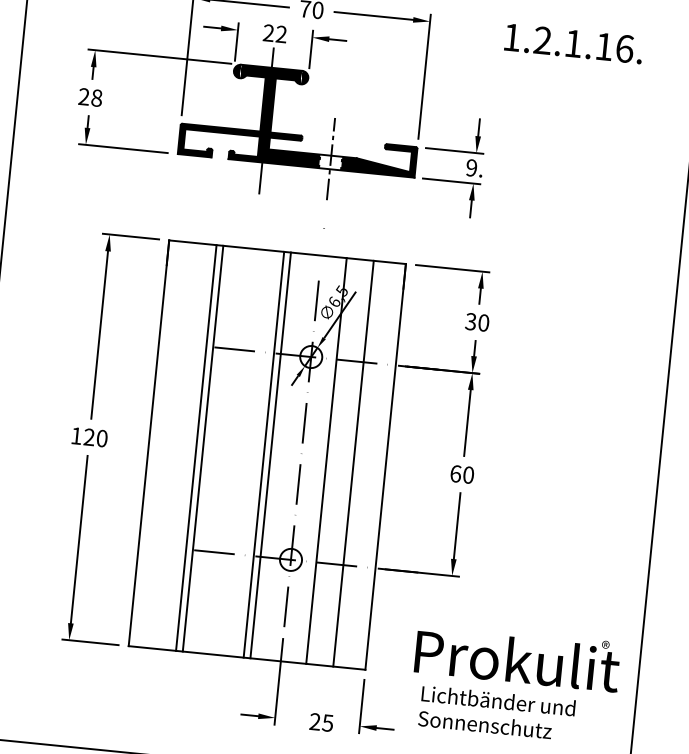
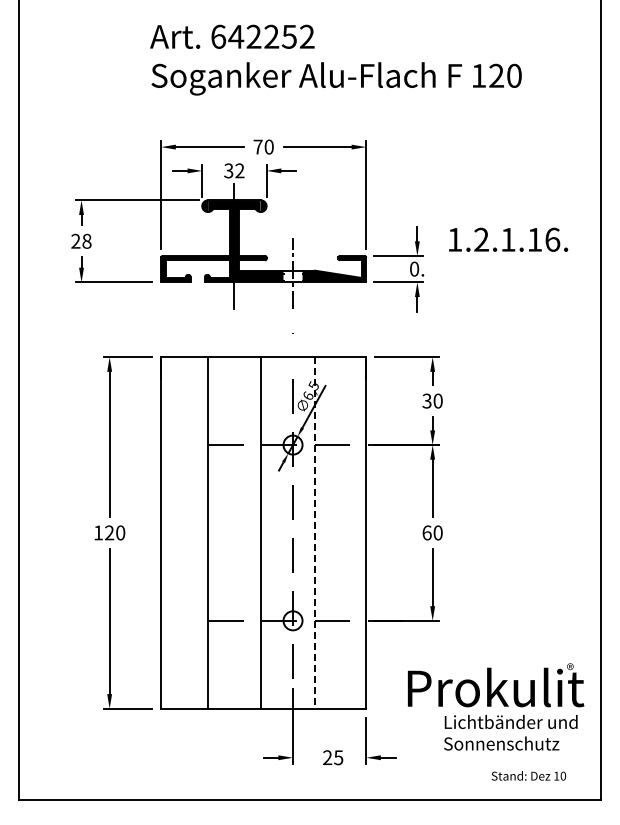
text: (268, 32) -> (228, 170), 22 -> 32
text: (573, 43) -> (508, 239), moved
text: (471, 167) -> (414, 268), 9. -> 0.
line: (196, 447) -> (202, 532), removed
line: (270, 454) -> (266, 532), removed
line: (327, 460) -> (315, 532), solid -> dashed
line: (353, 463) -> (338, 532), removed
text: (496, 712) -> (510, 732), moved

